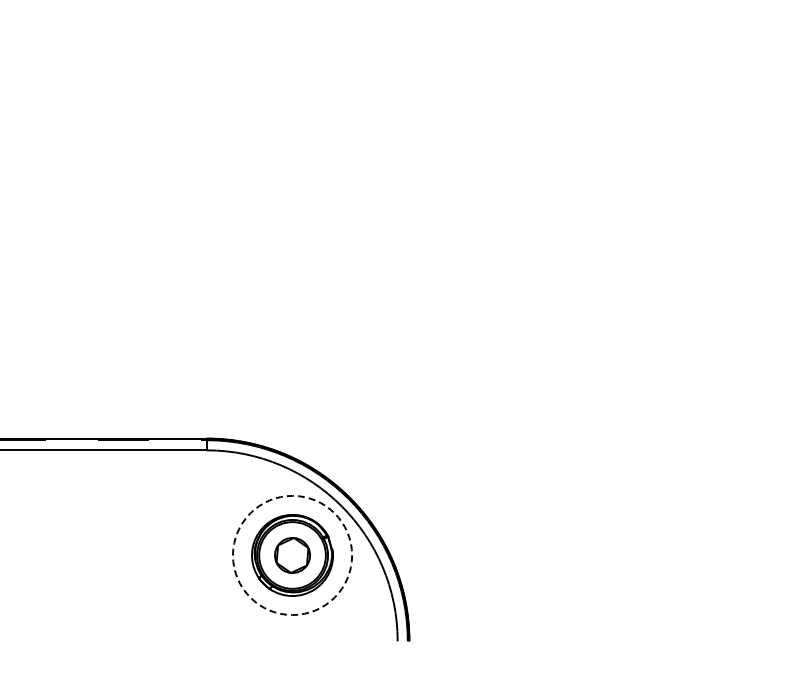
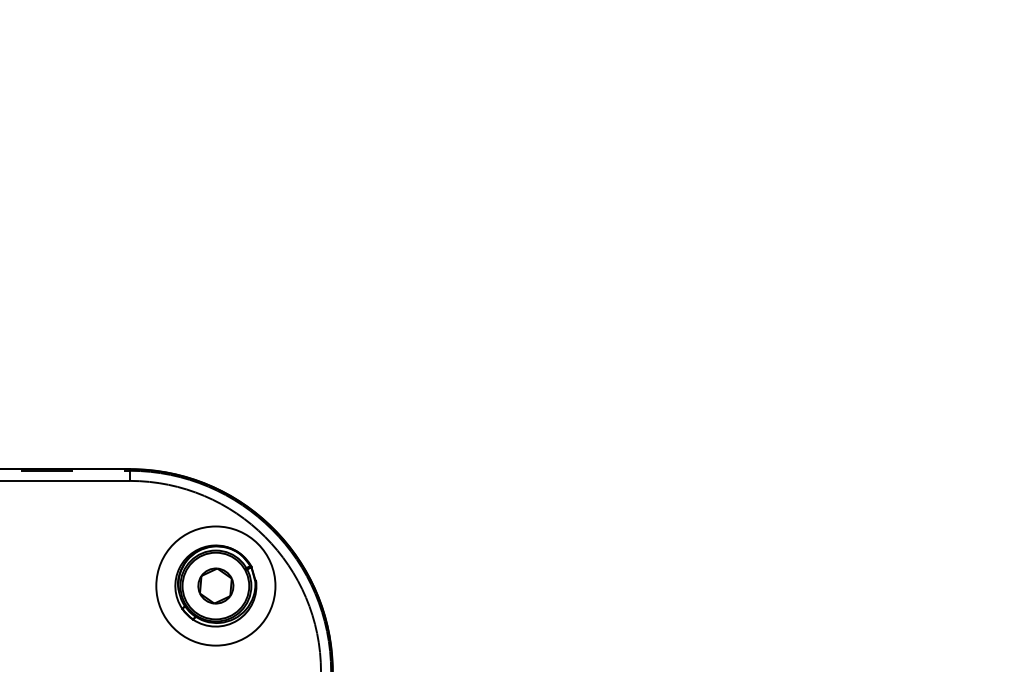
circle: (292, 554) -> (215, 585), dashed -> solid

